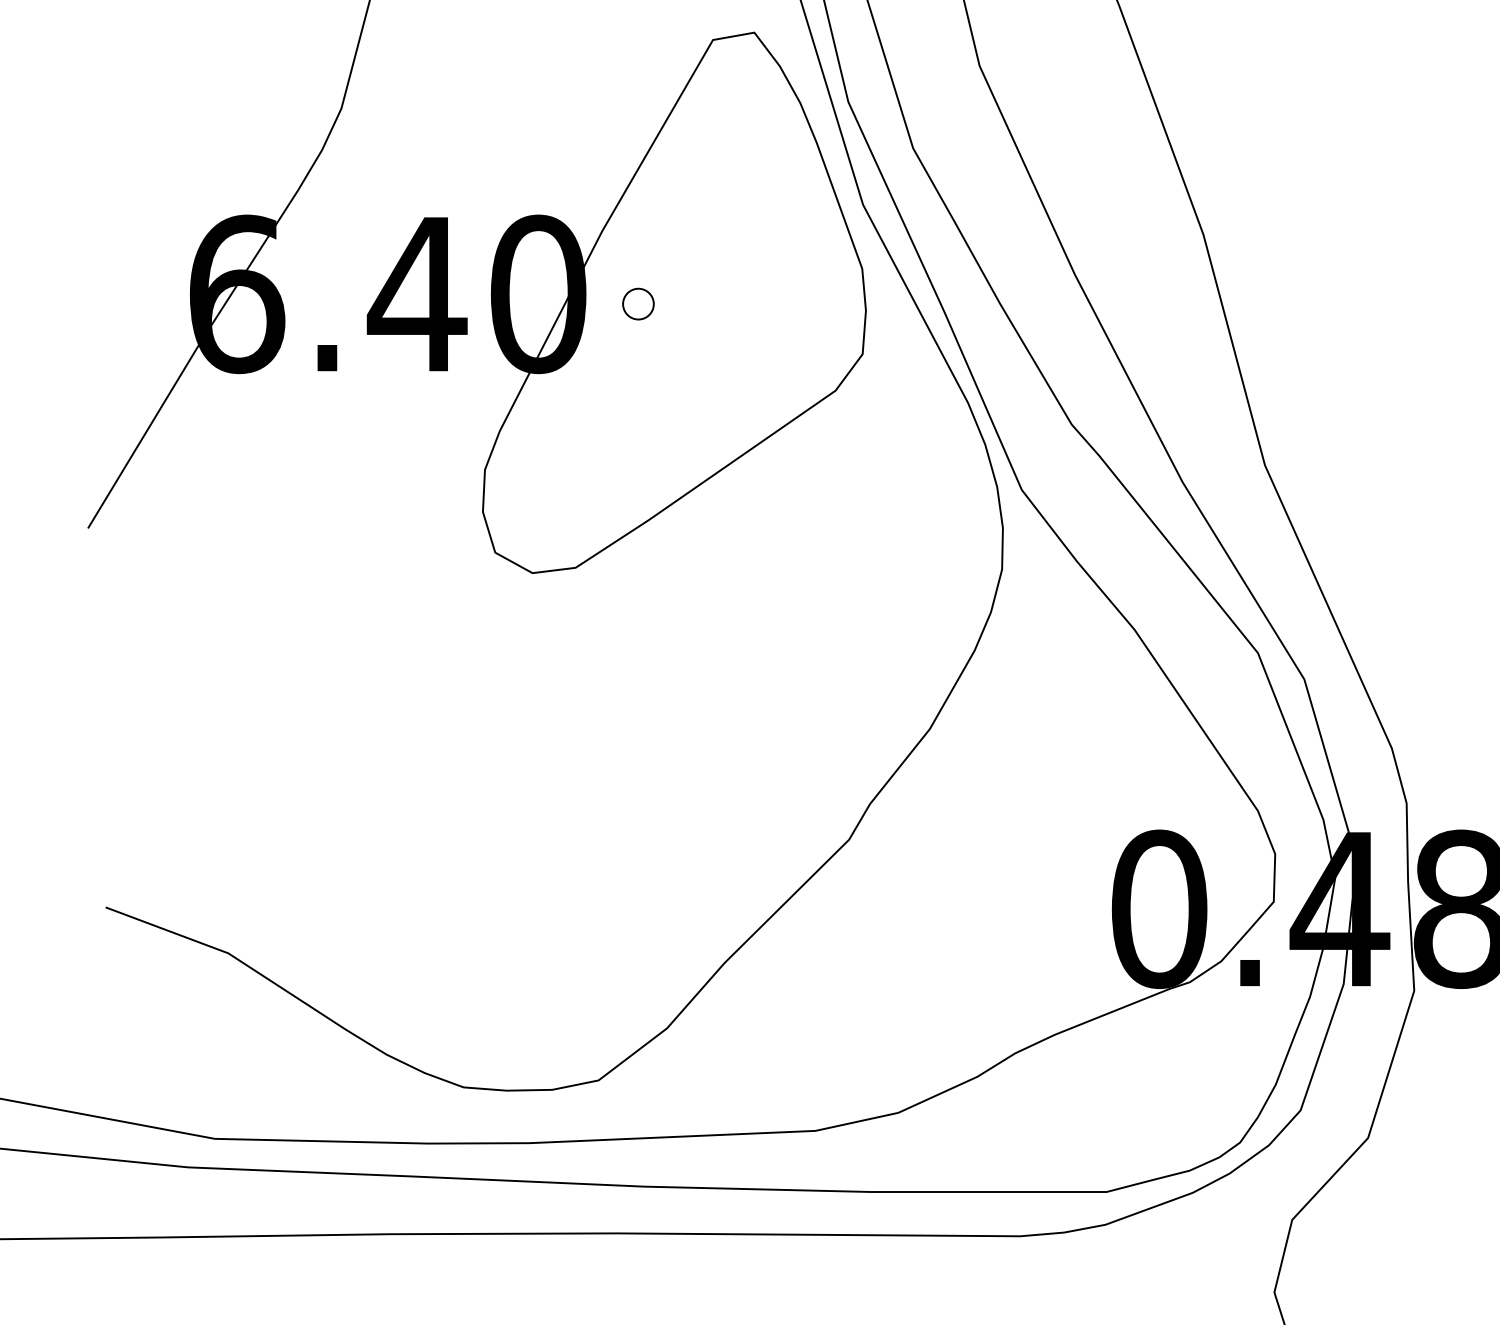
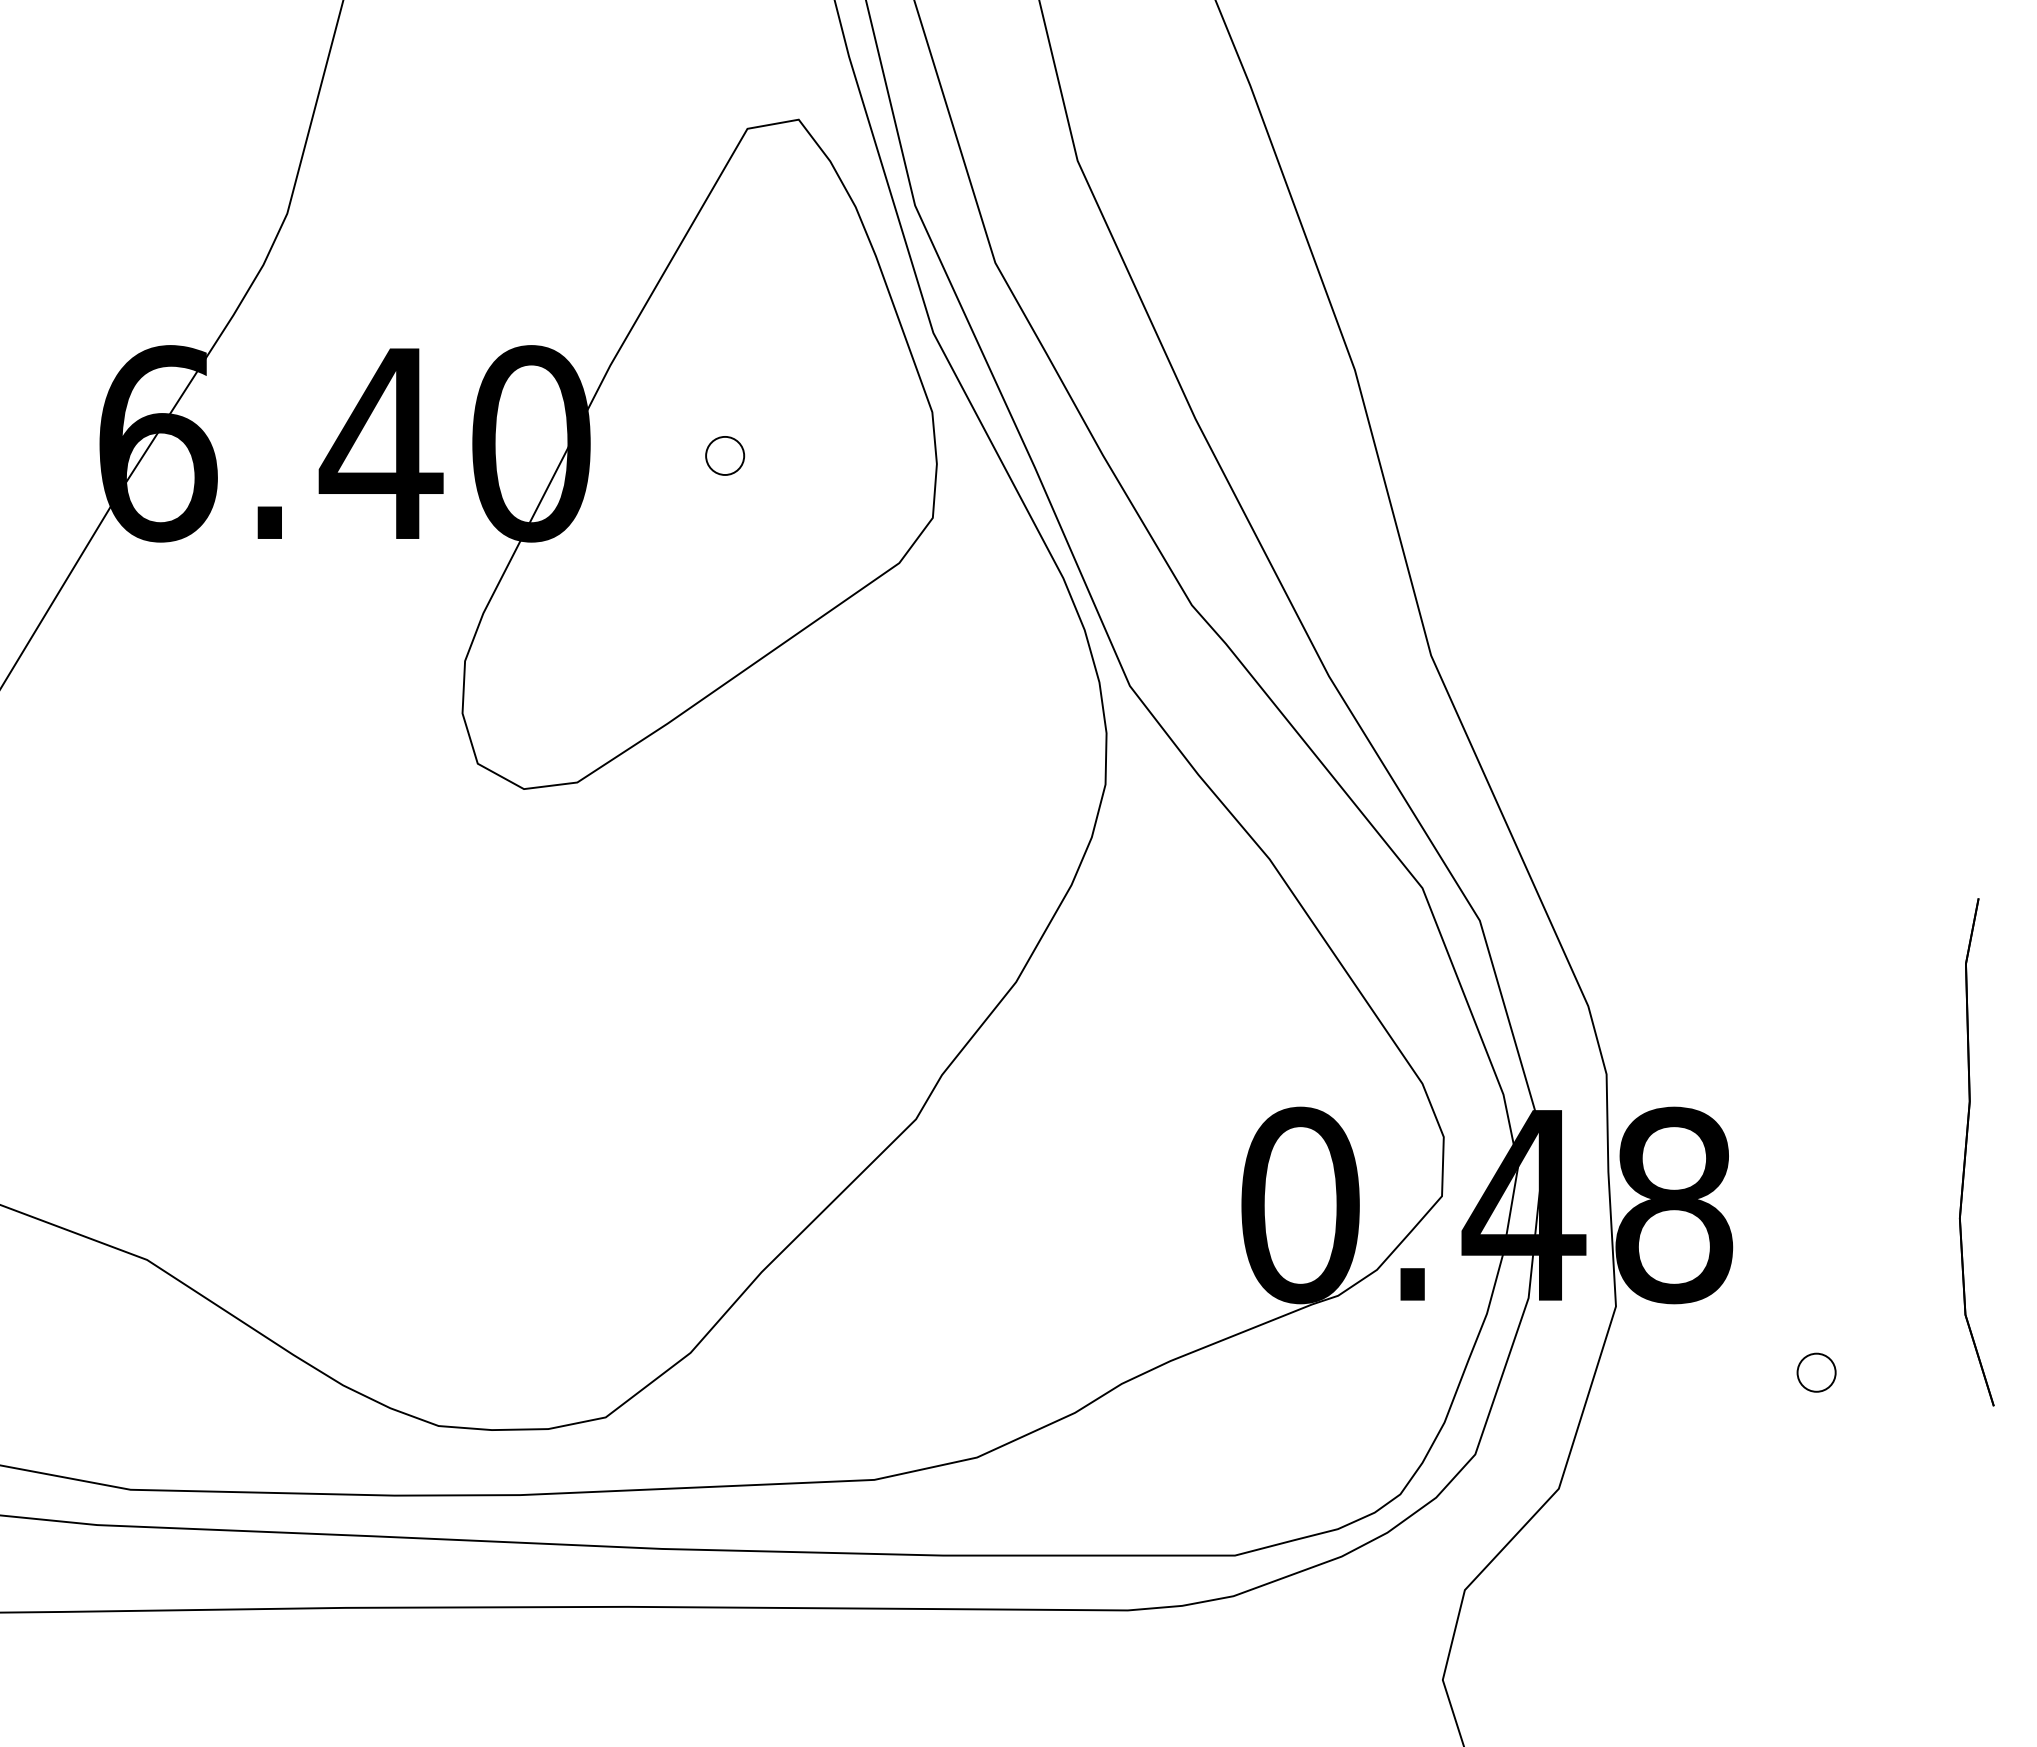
part: (638, 303) -> (725, 455), moved

